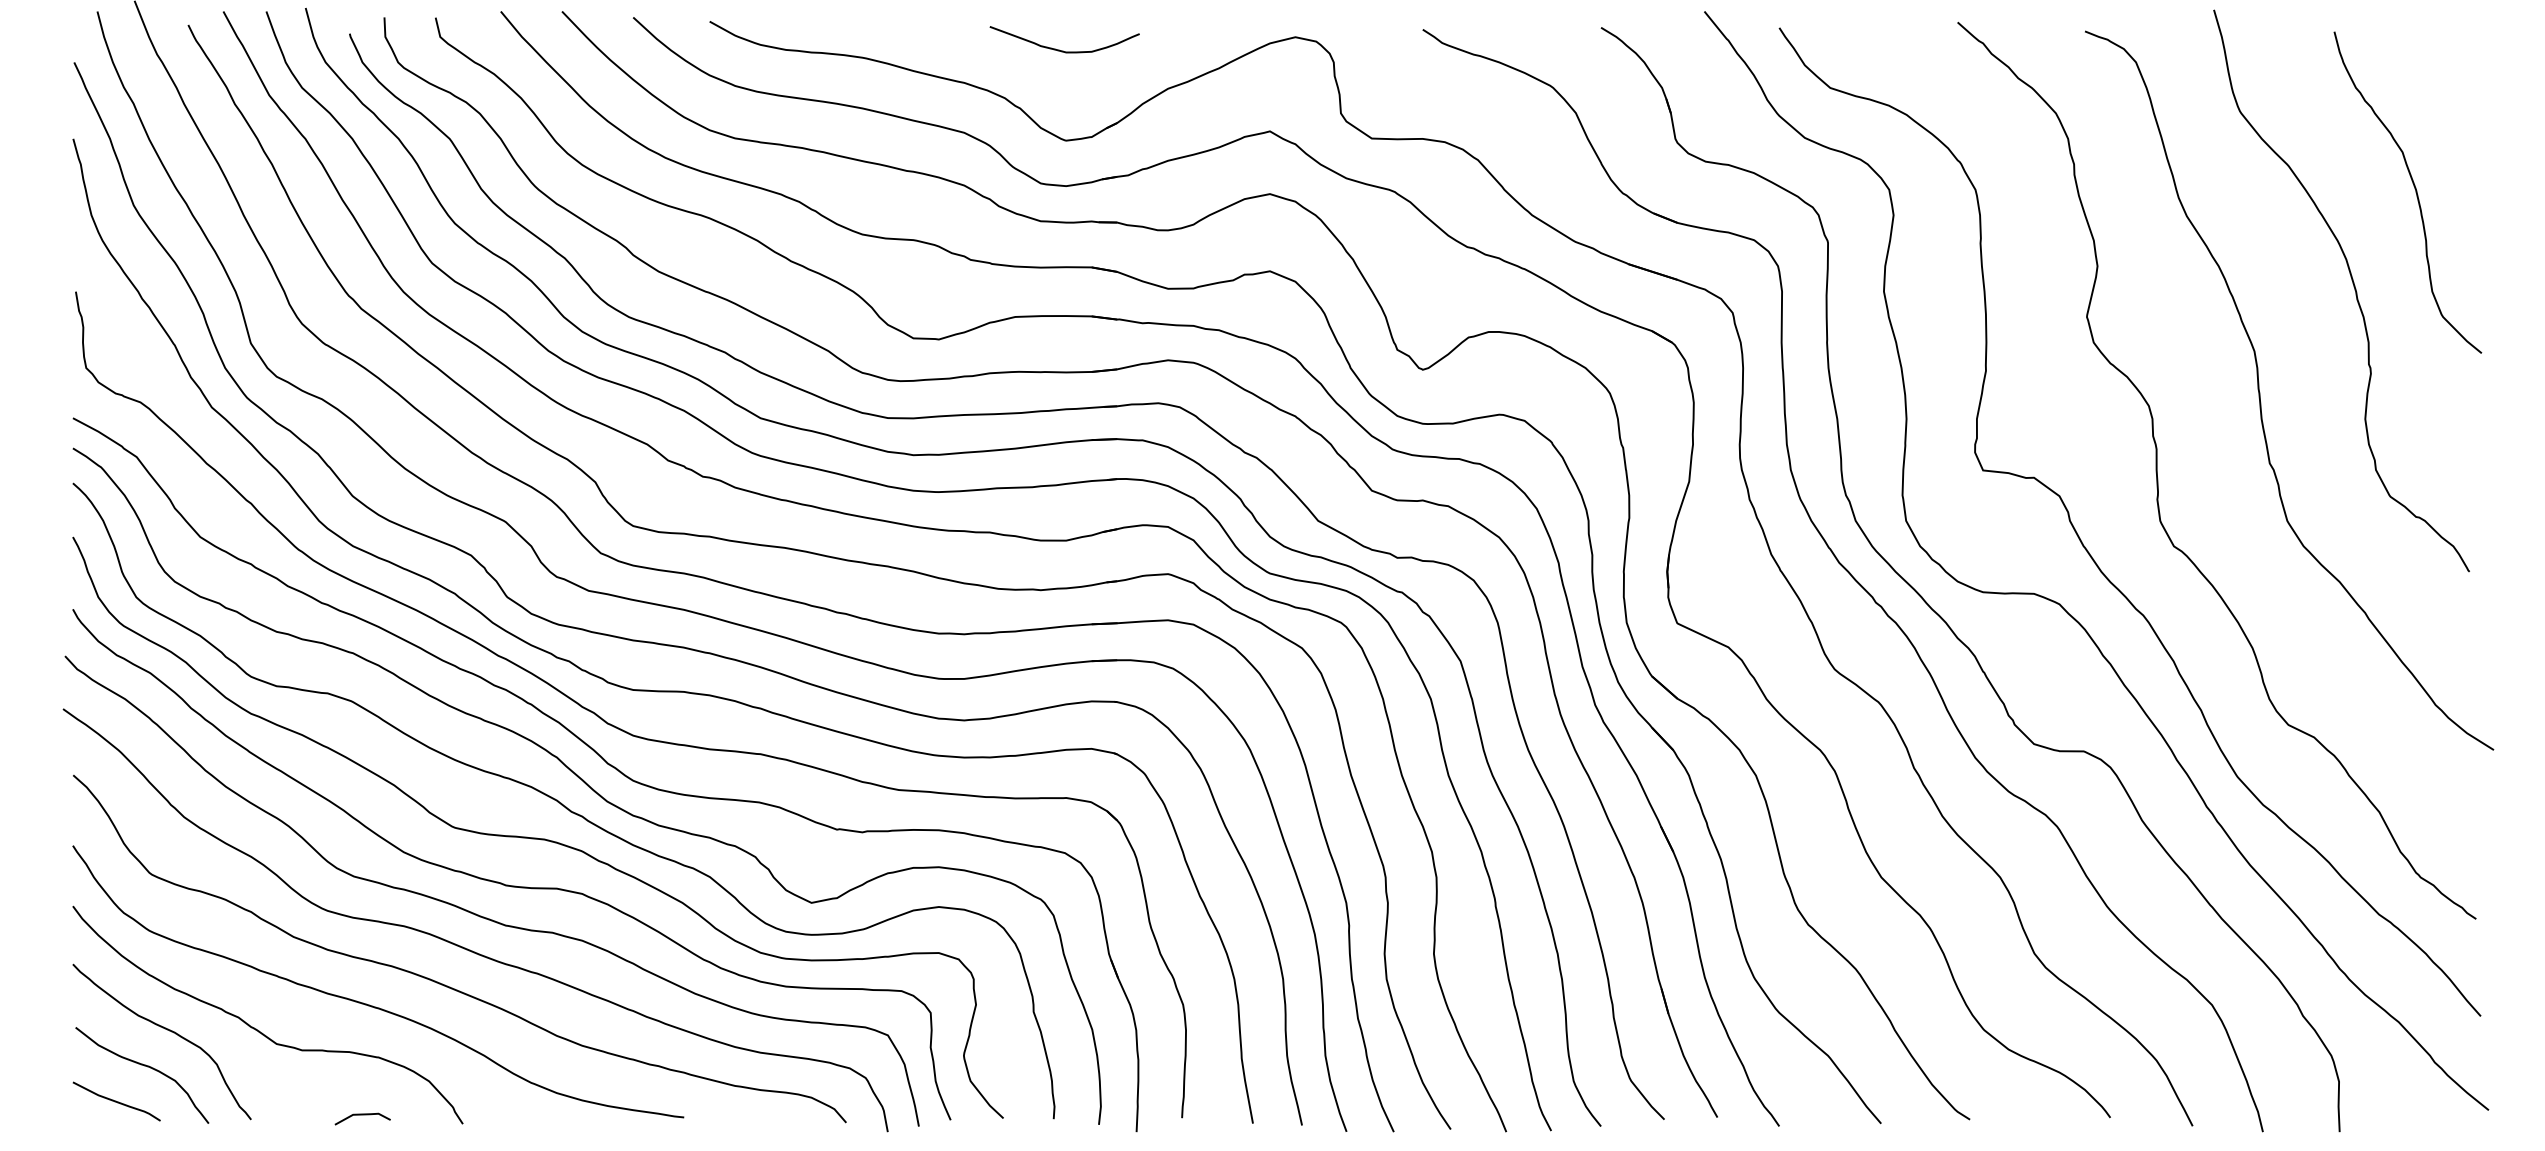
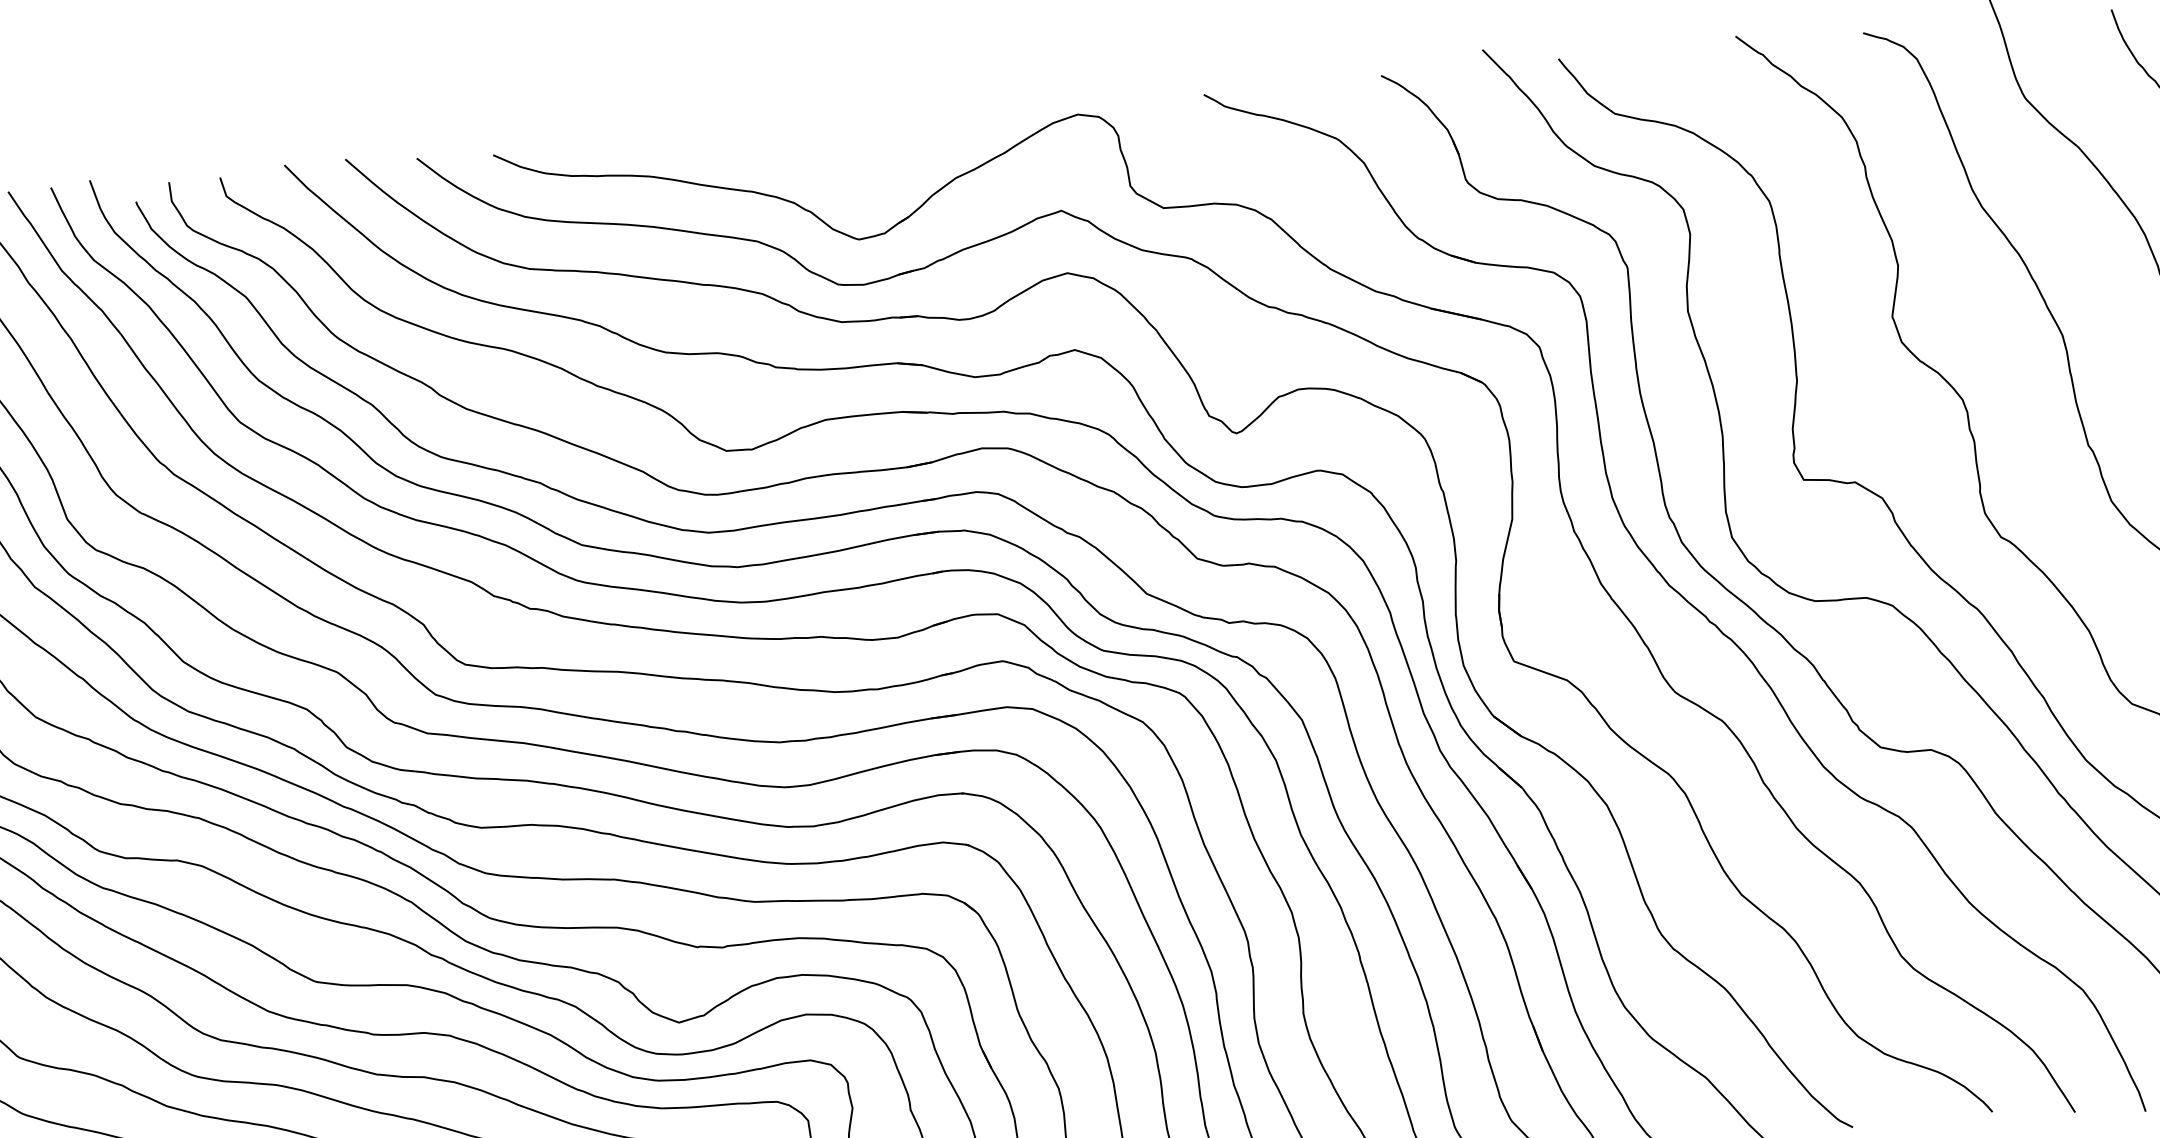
curve: (1063, 50) -> (848, 150), removed

